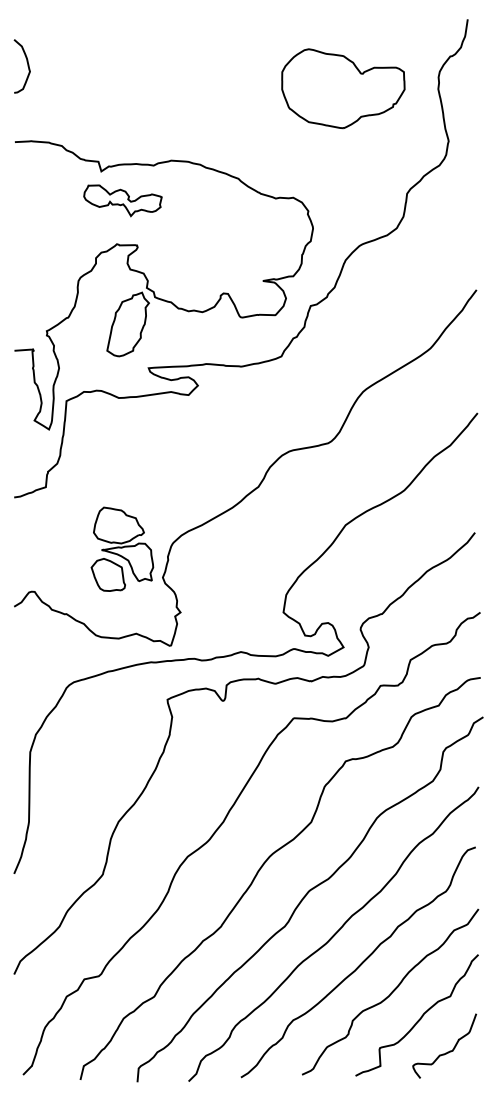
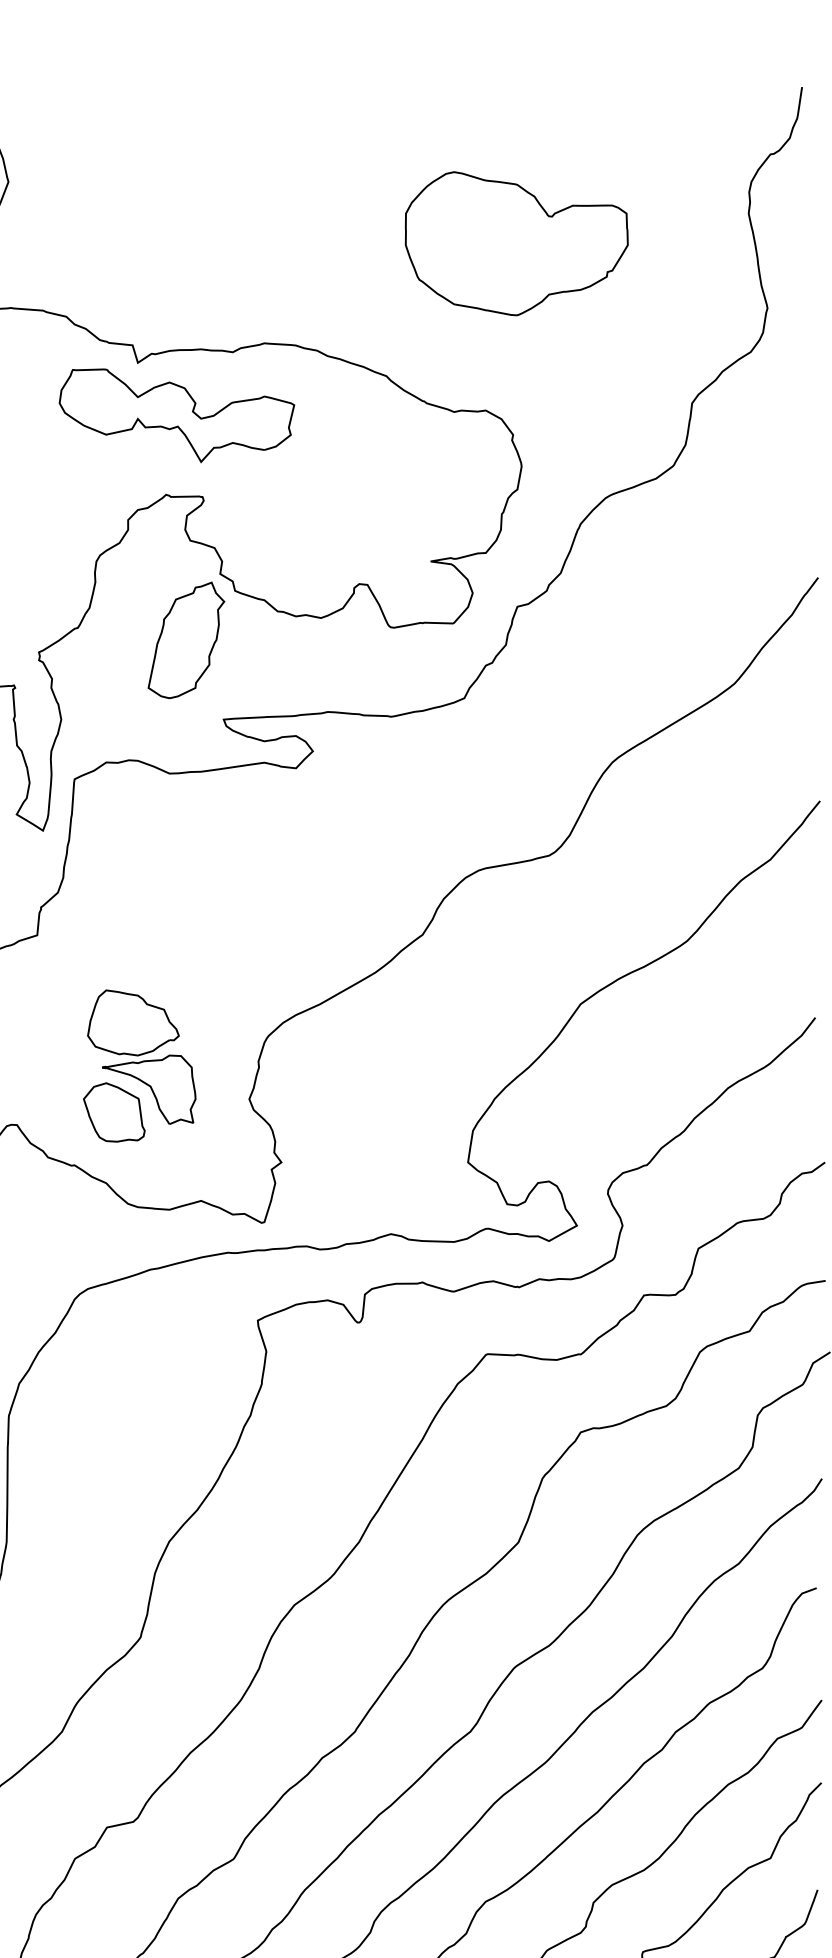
part: (343, 88) -> (516, 243), moved
part: (122, 200) -> (176, 415), size x1.67
part: (122, 548) -> (139, 1064), moved

